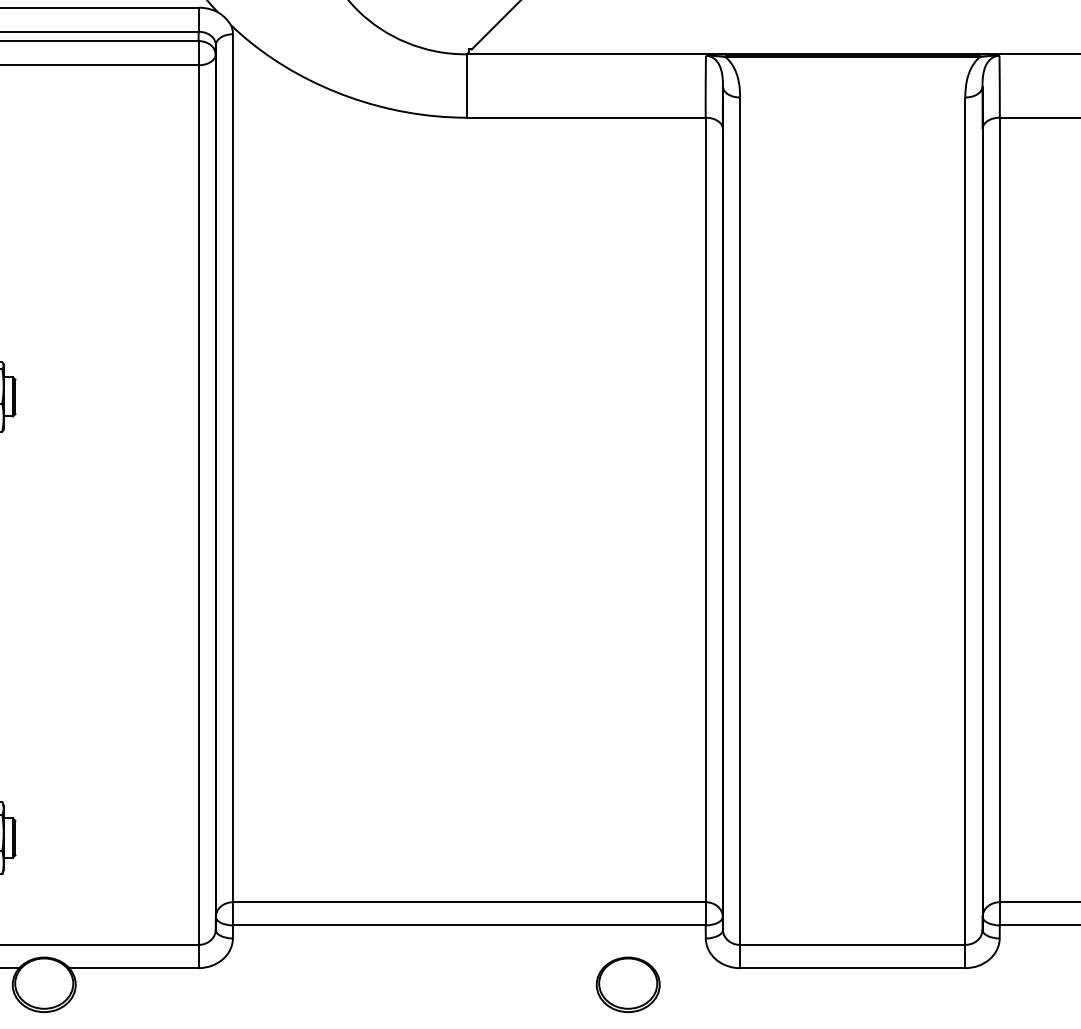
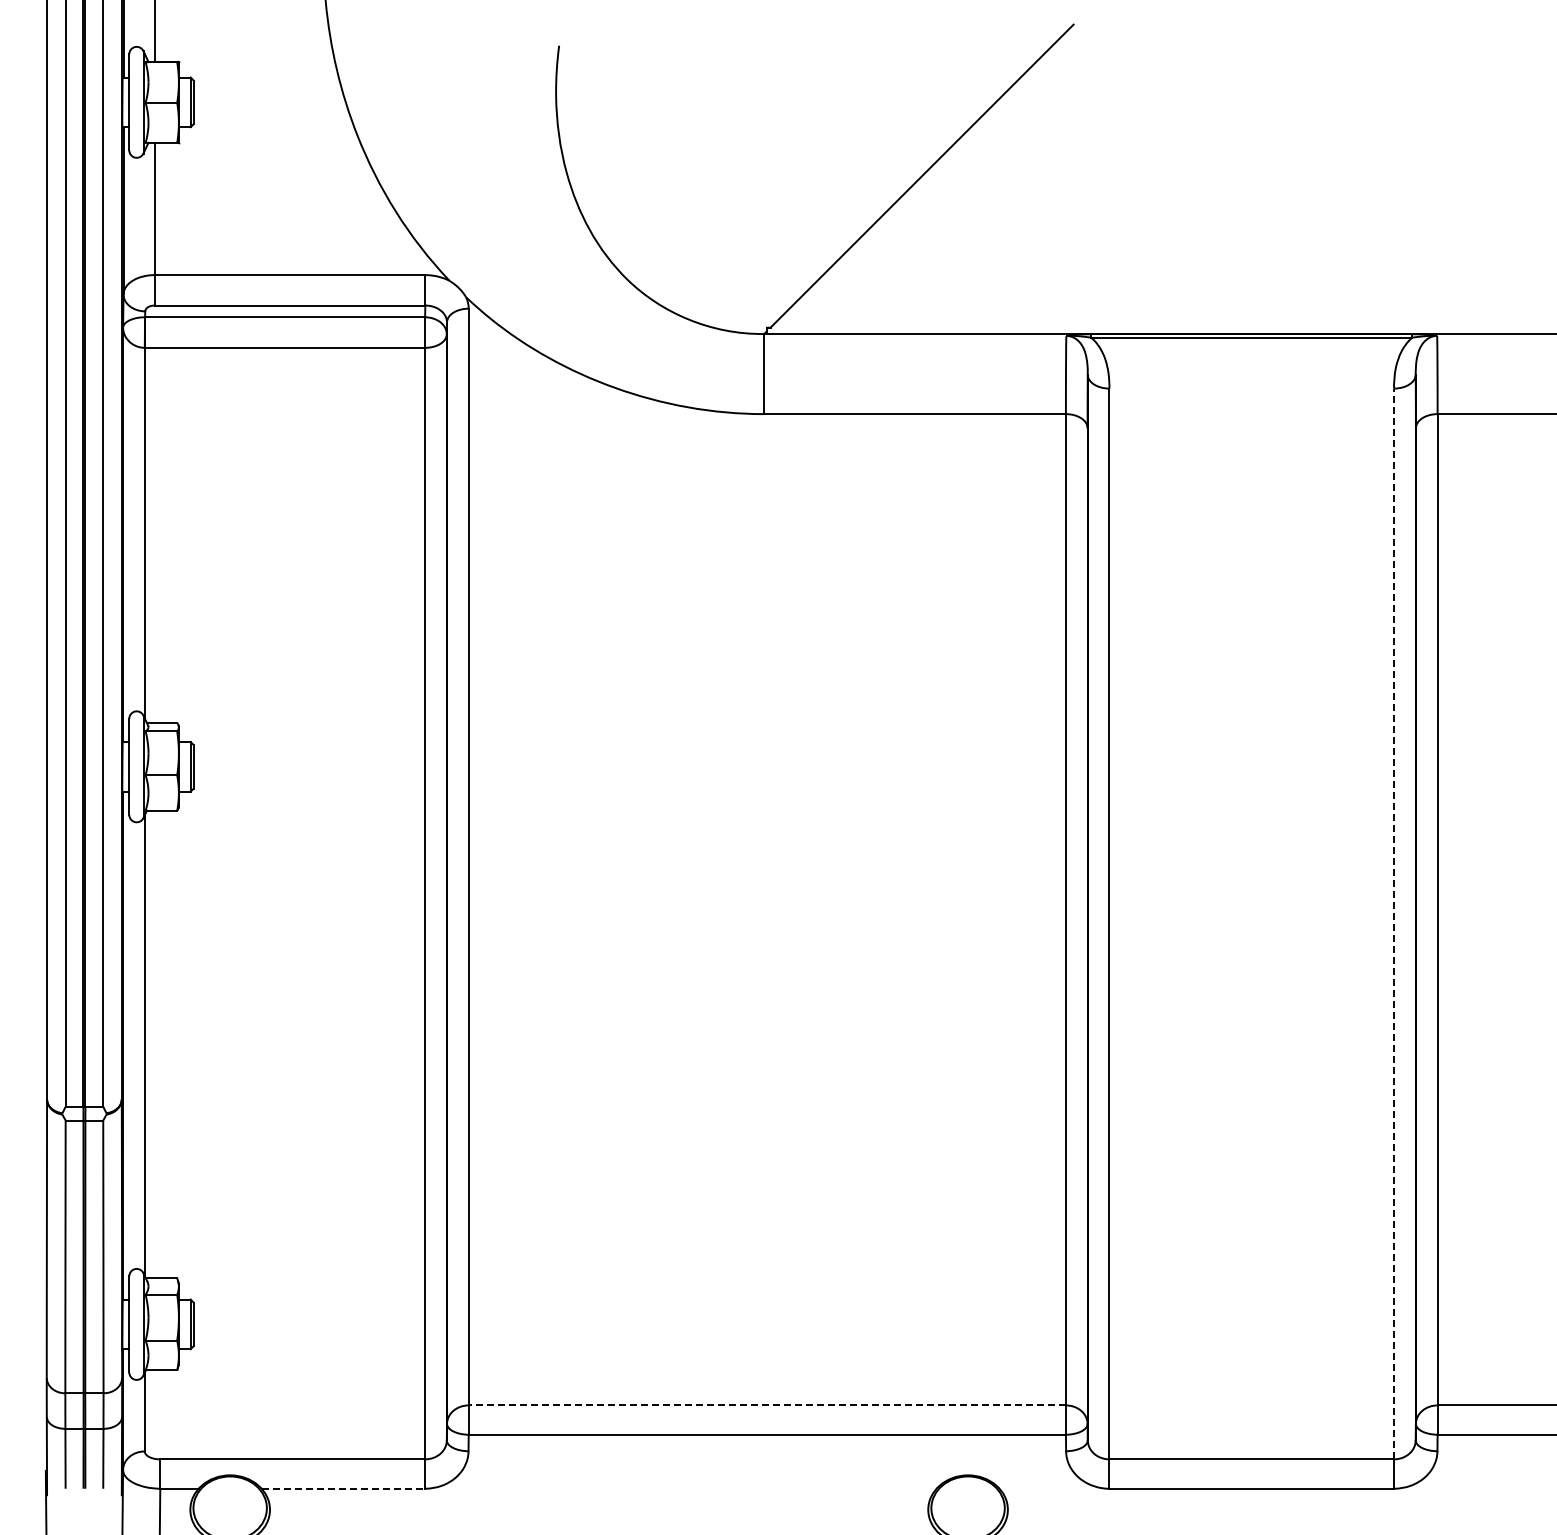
line: (965, 520) -> (1394, 923), solid -> dashed
line: (469, 902) -> (767, 1405), solid -> dashed
line: (133, 967) -> (343, 1488), solid -> dashed

